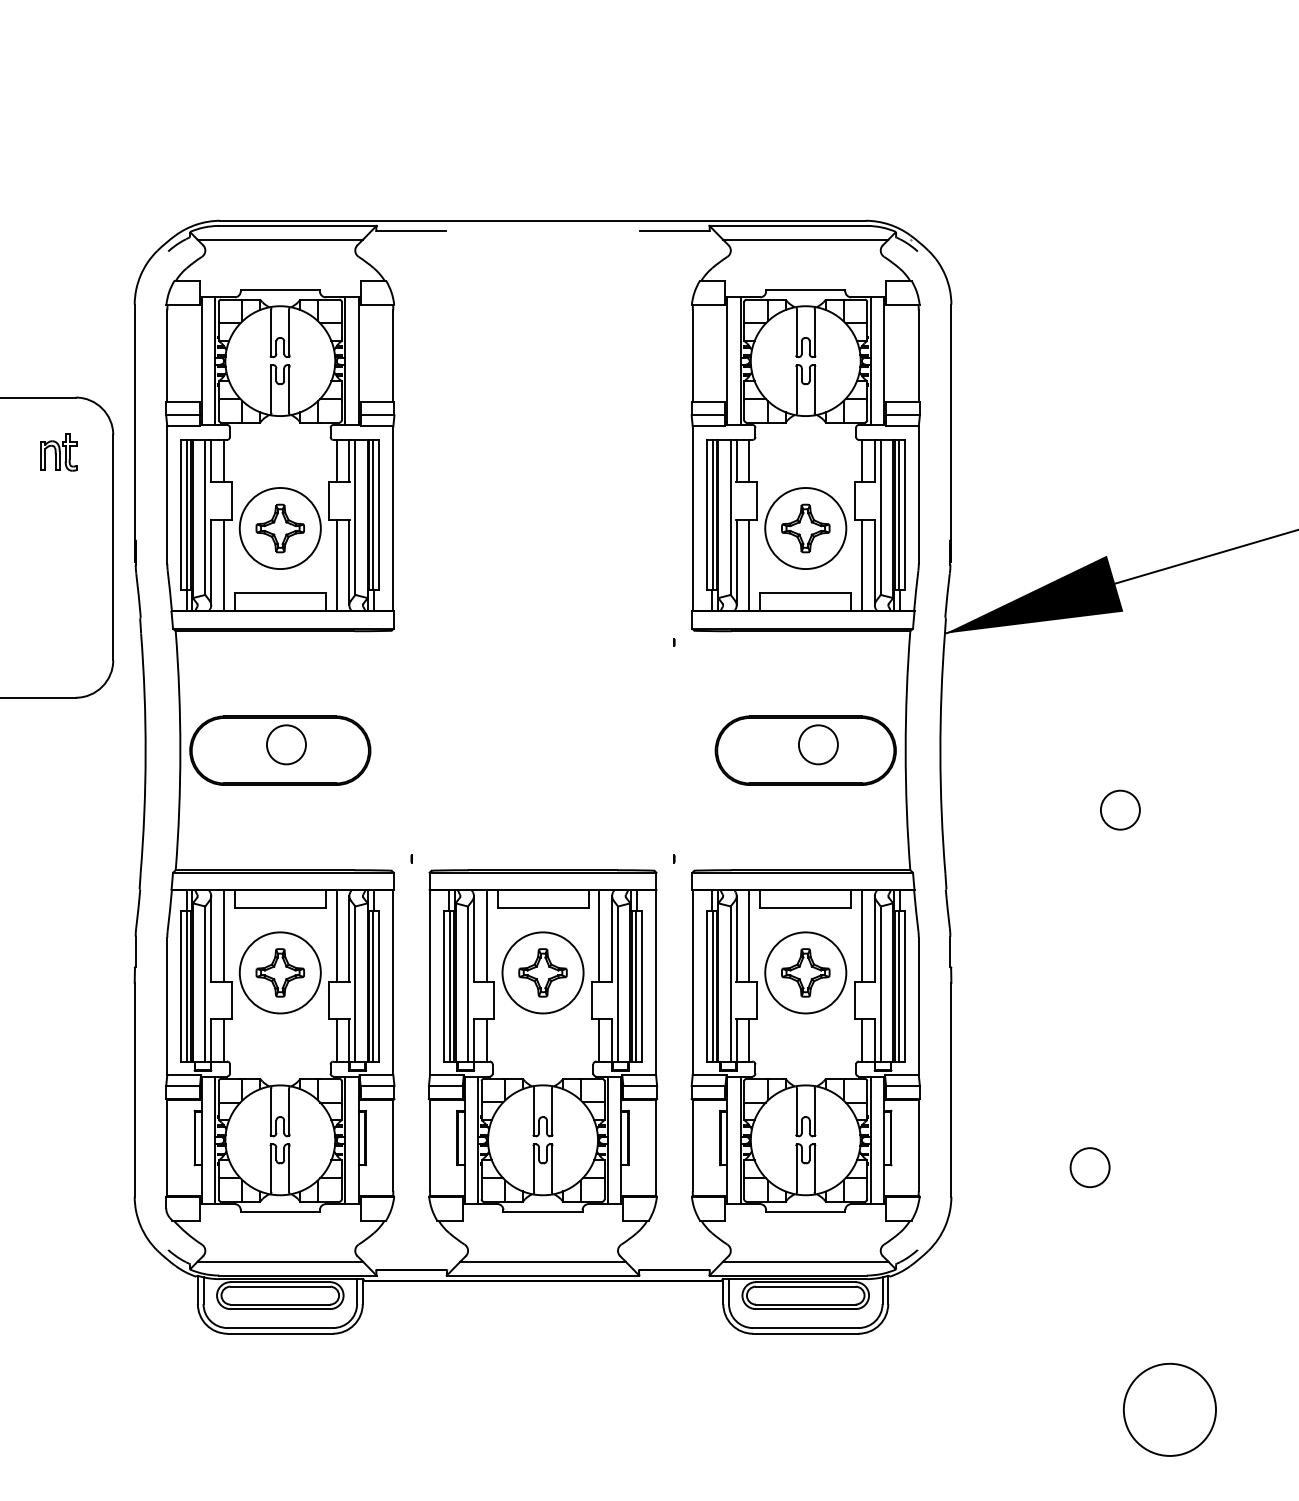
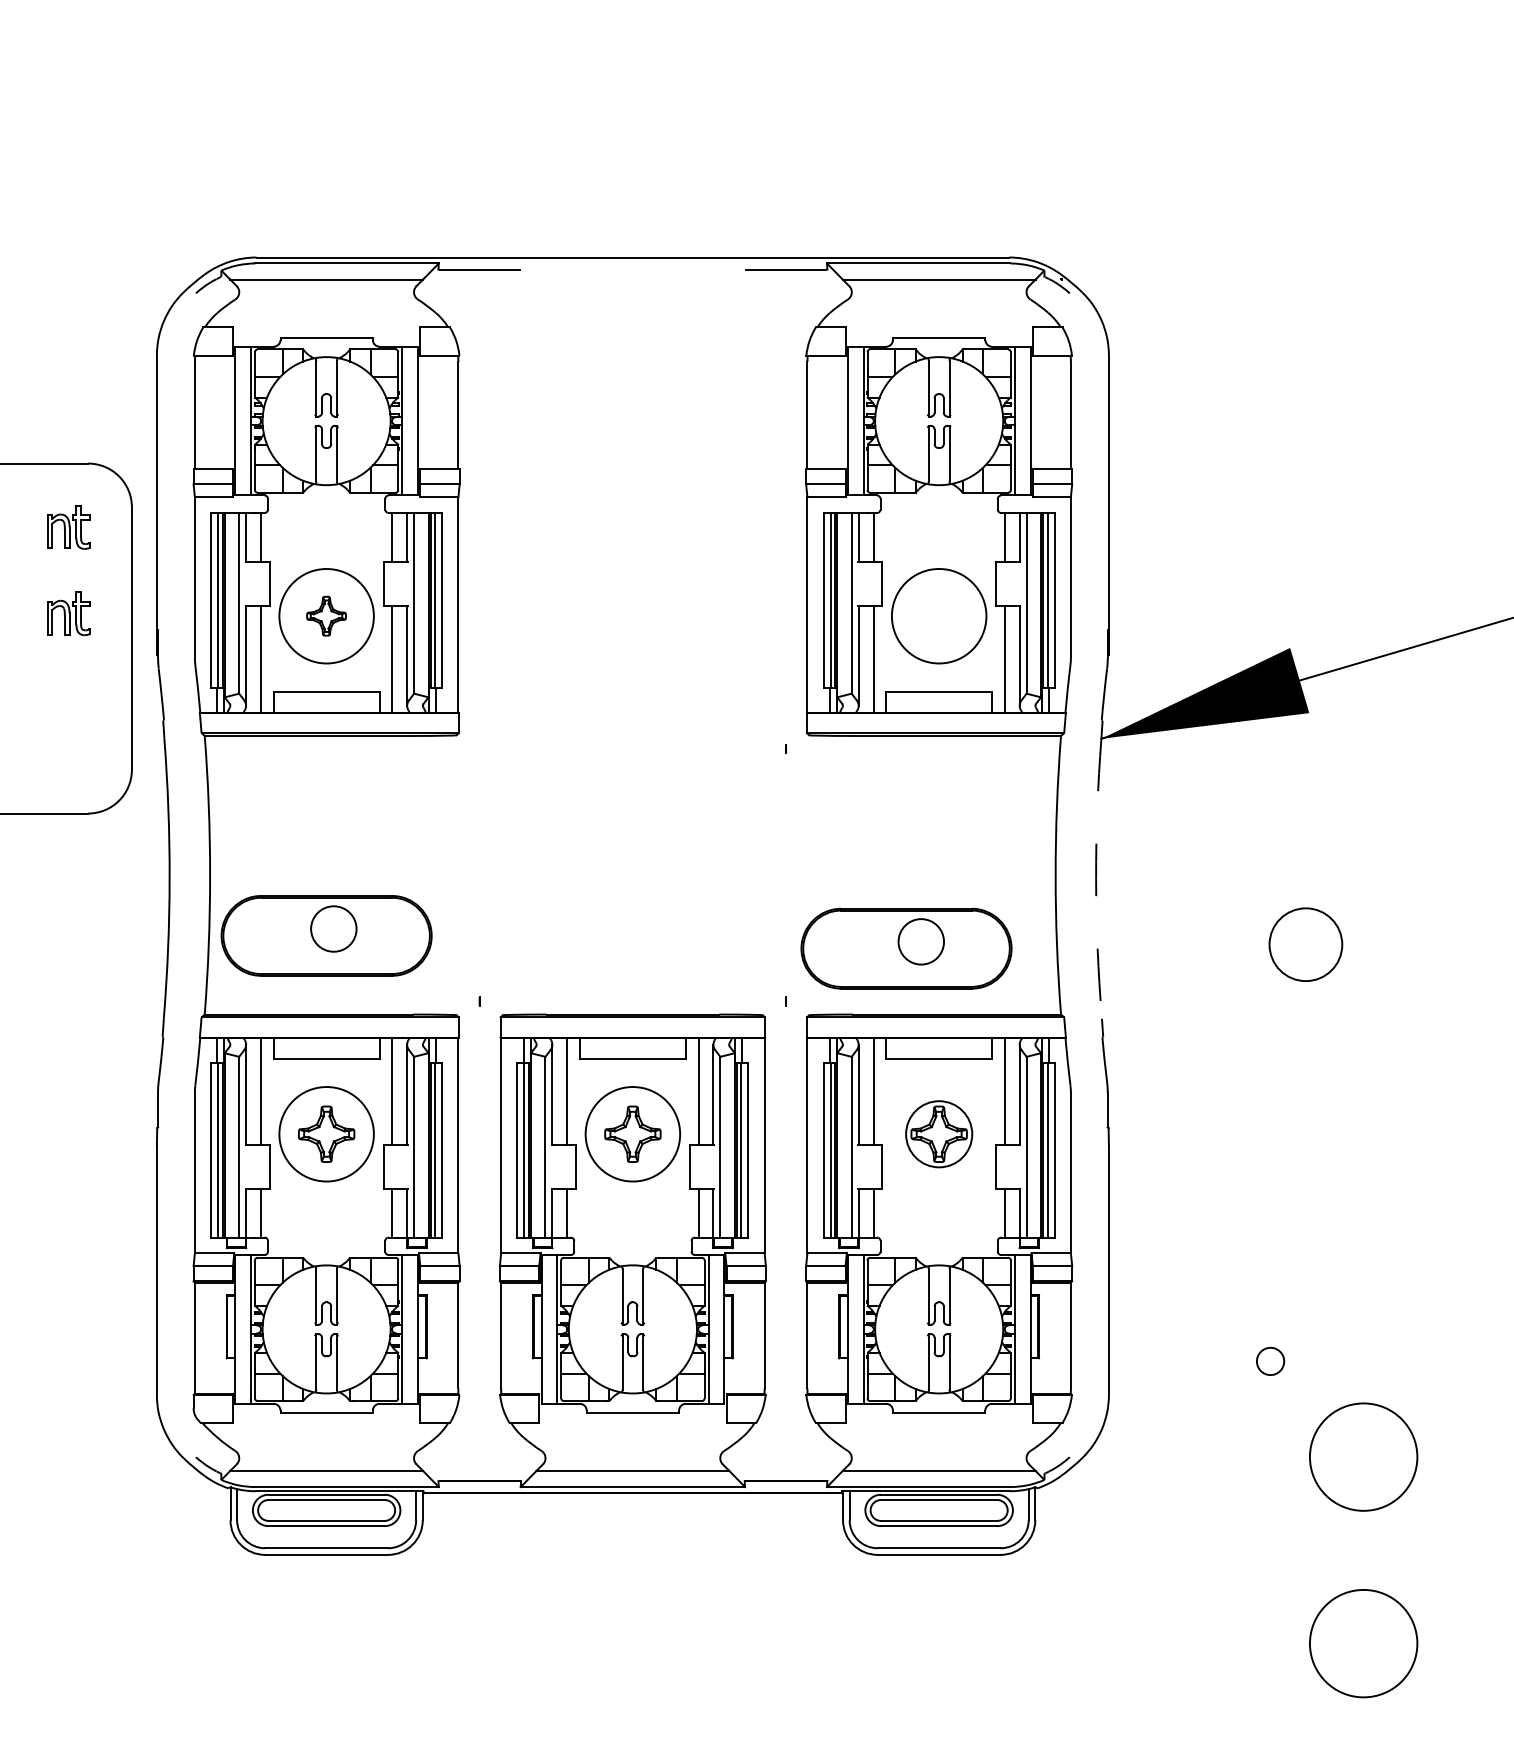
part: (58, 526) -> (68, 613), added
part: (279, 528) -> (325, 616), size x0.7
part: (805, 528) -> (938, 616), removed
part: (280, 750) -> (326, 935), moved
part: (805, 750) -> (906, 948), moved
arc: (940, 753) -> (1096, 878), solid -> dashed
circle: (1120, 809) -> (1306, 943), size x1.6
circle: (805, 972) -> (938, 1133), size x0.7
circle: (1089, 1167) -> (1269, 1361), size x0.6
circle: (1169, 1249) -> (1363, 1456), added

